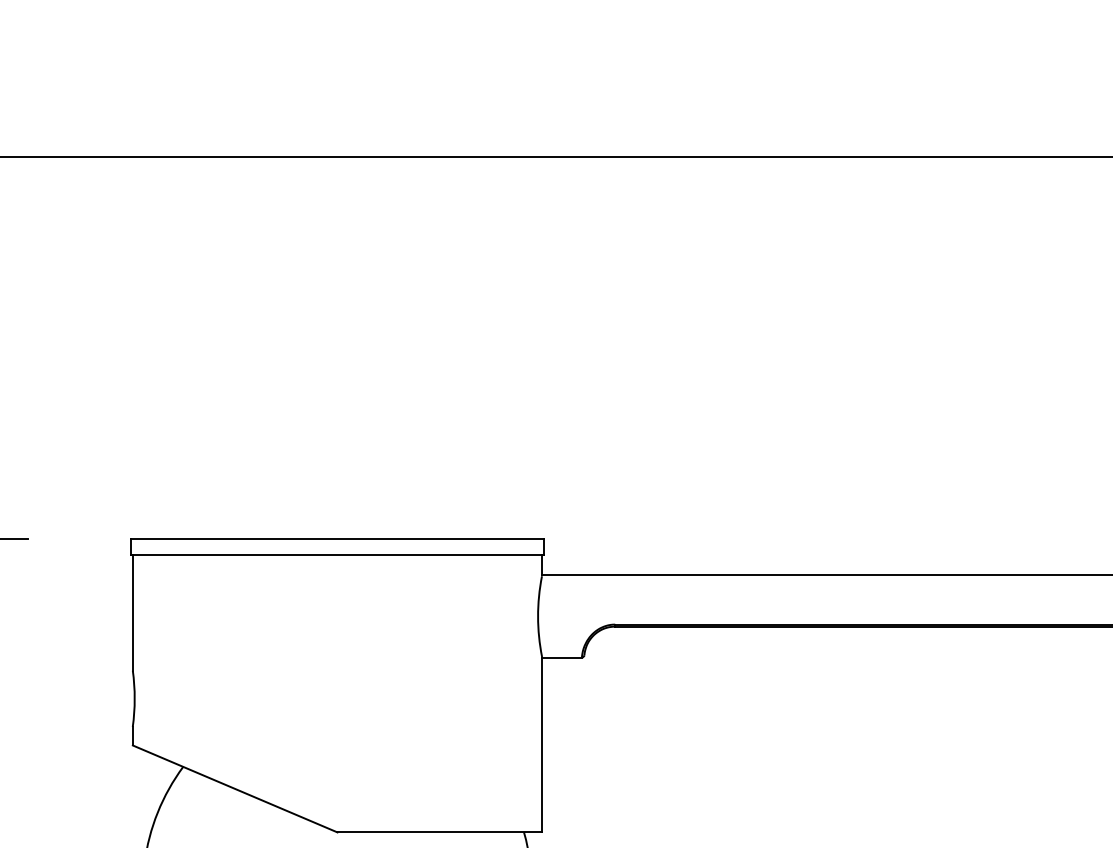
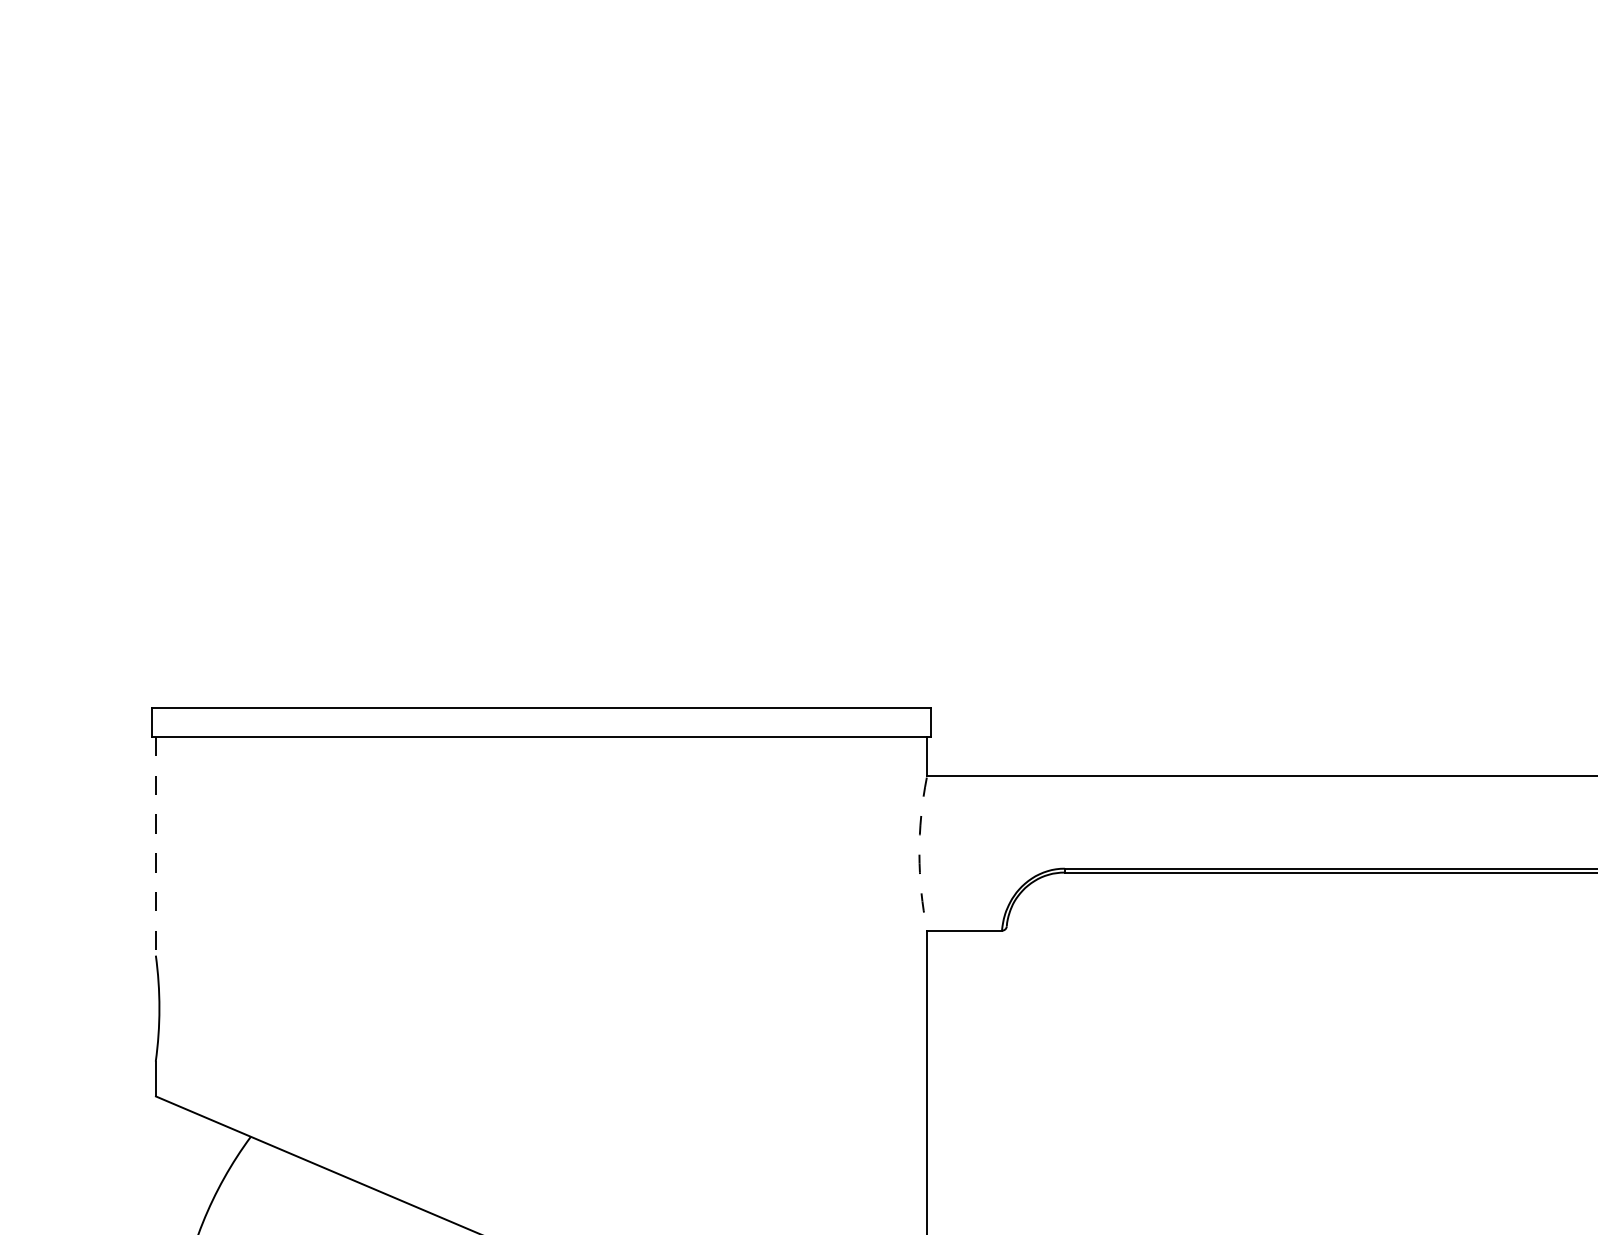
line: (132, 613) -> (155, 847), solid -> dashed
arc: (538, 616) -> (920, 853), solid -> dashed

